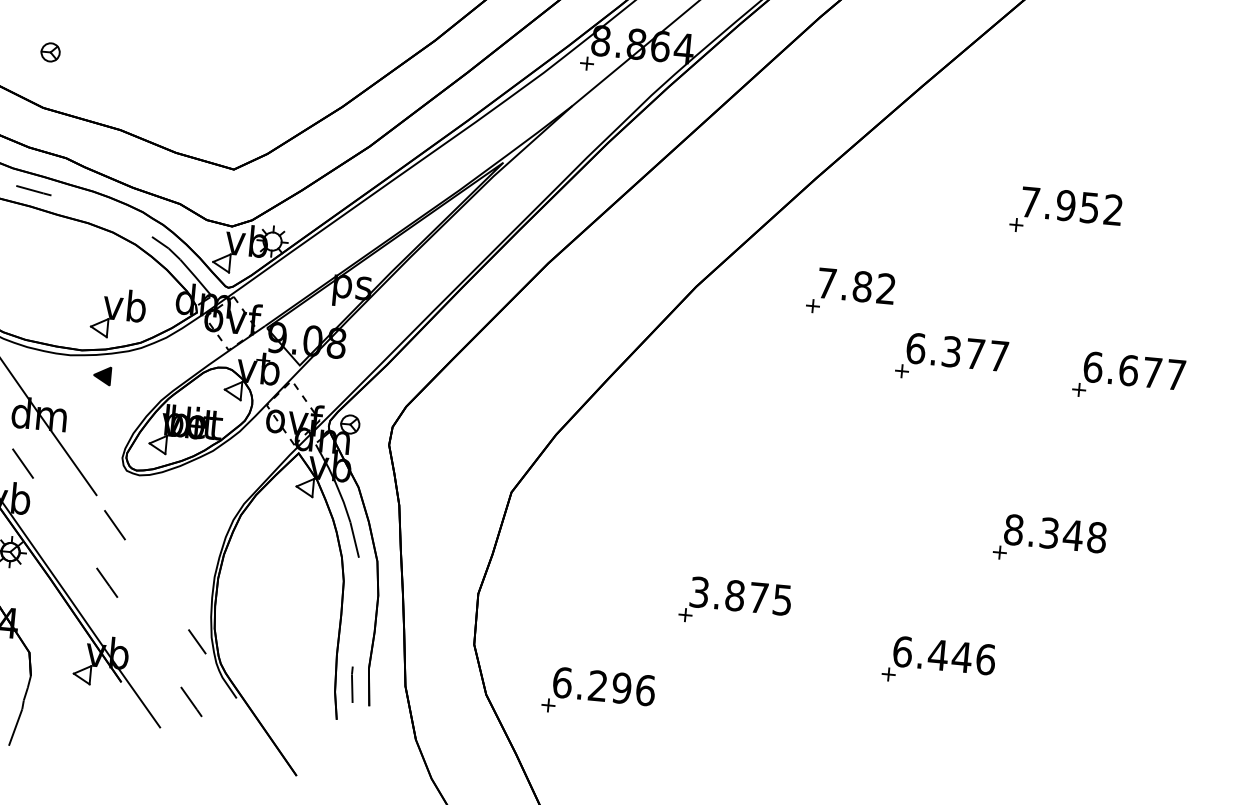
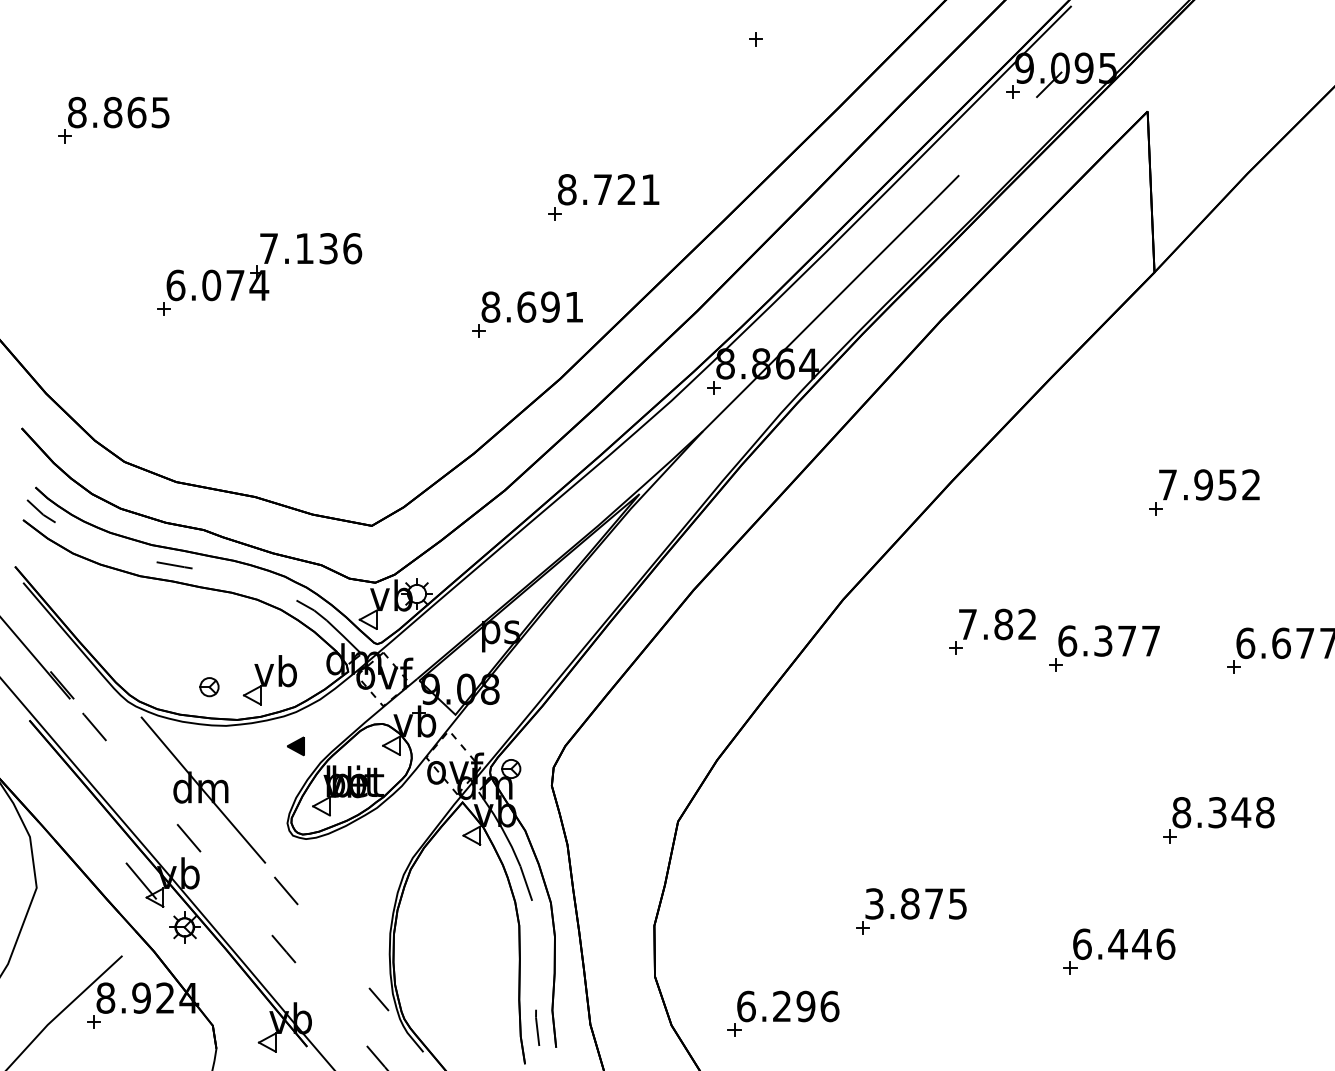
part: (50, 52) -> (209, 687), moved
part: (850, 292) -> (992, 631), moved
part: (101, 375) -> (295, 746), moved

